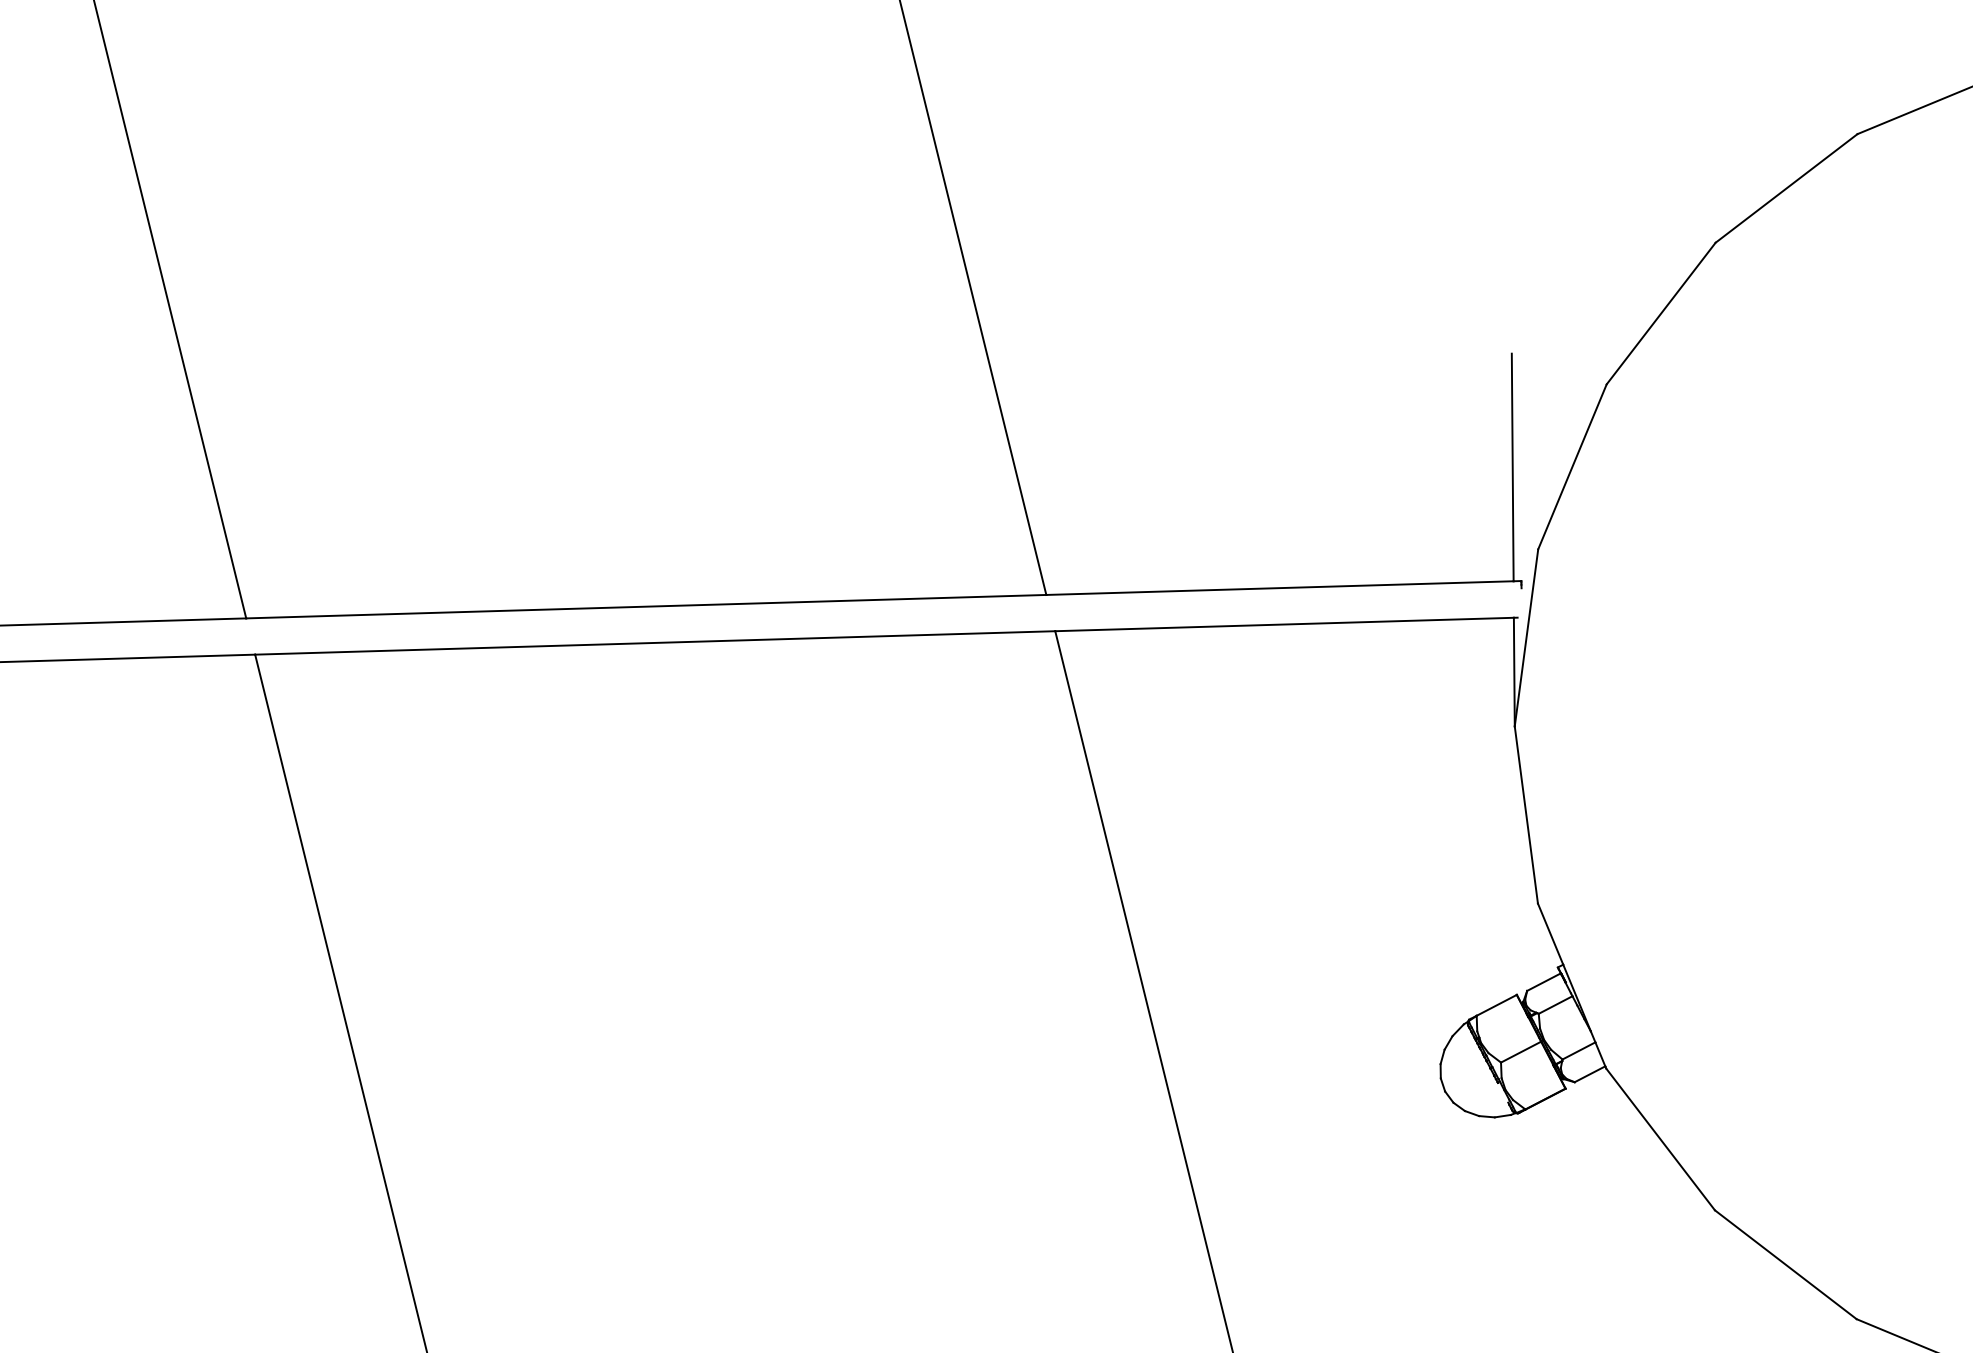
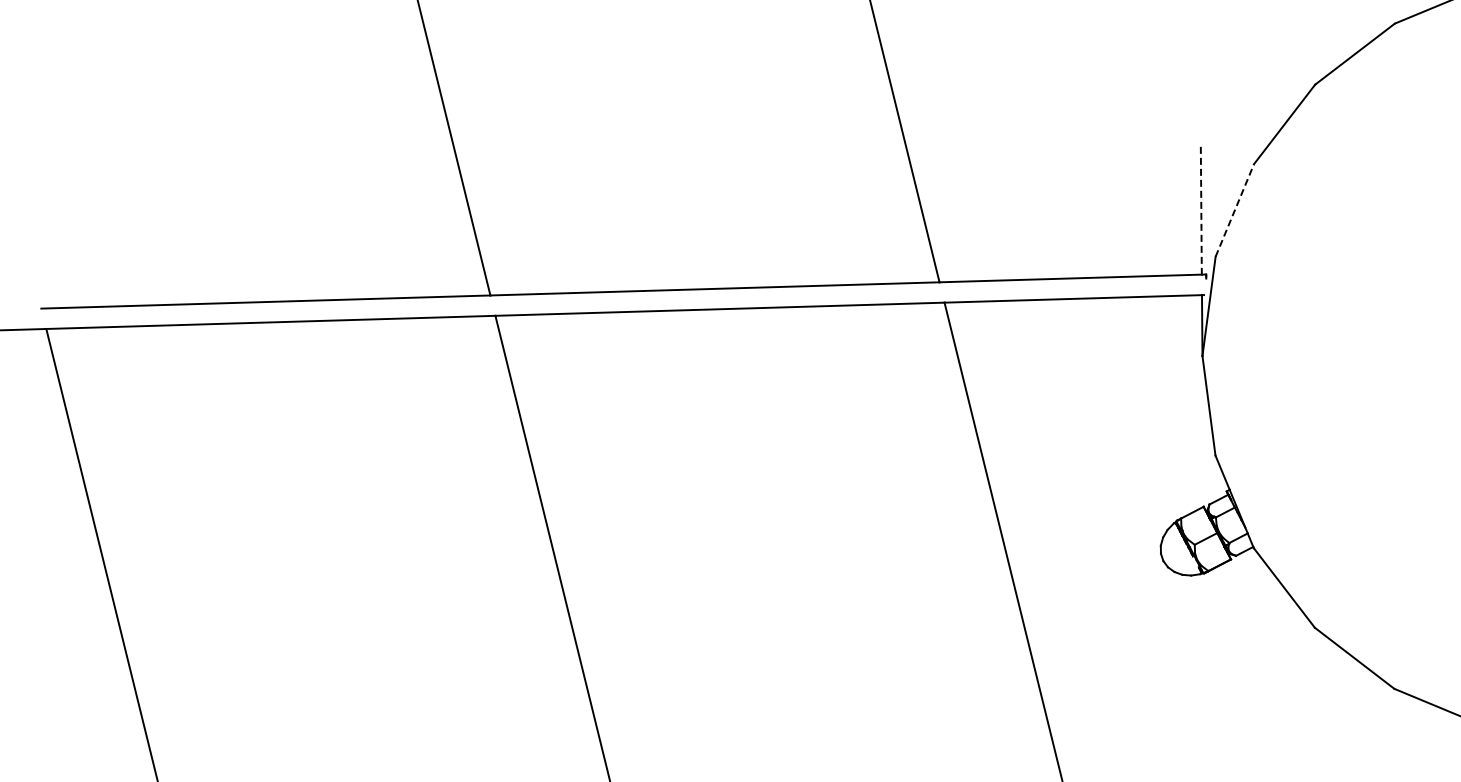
line: (1573, 465) -> (1235, 209), solid -> dashed
line: (1513, 467) -> (1201, 210), solid -> dashed

